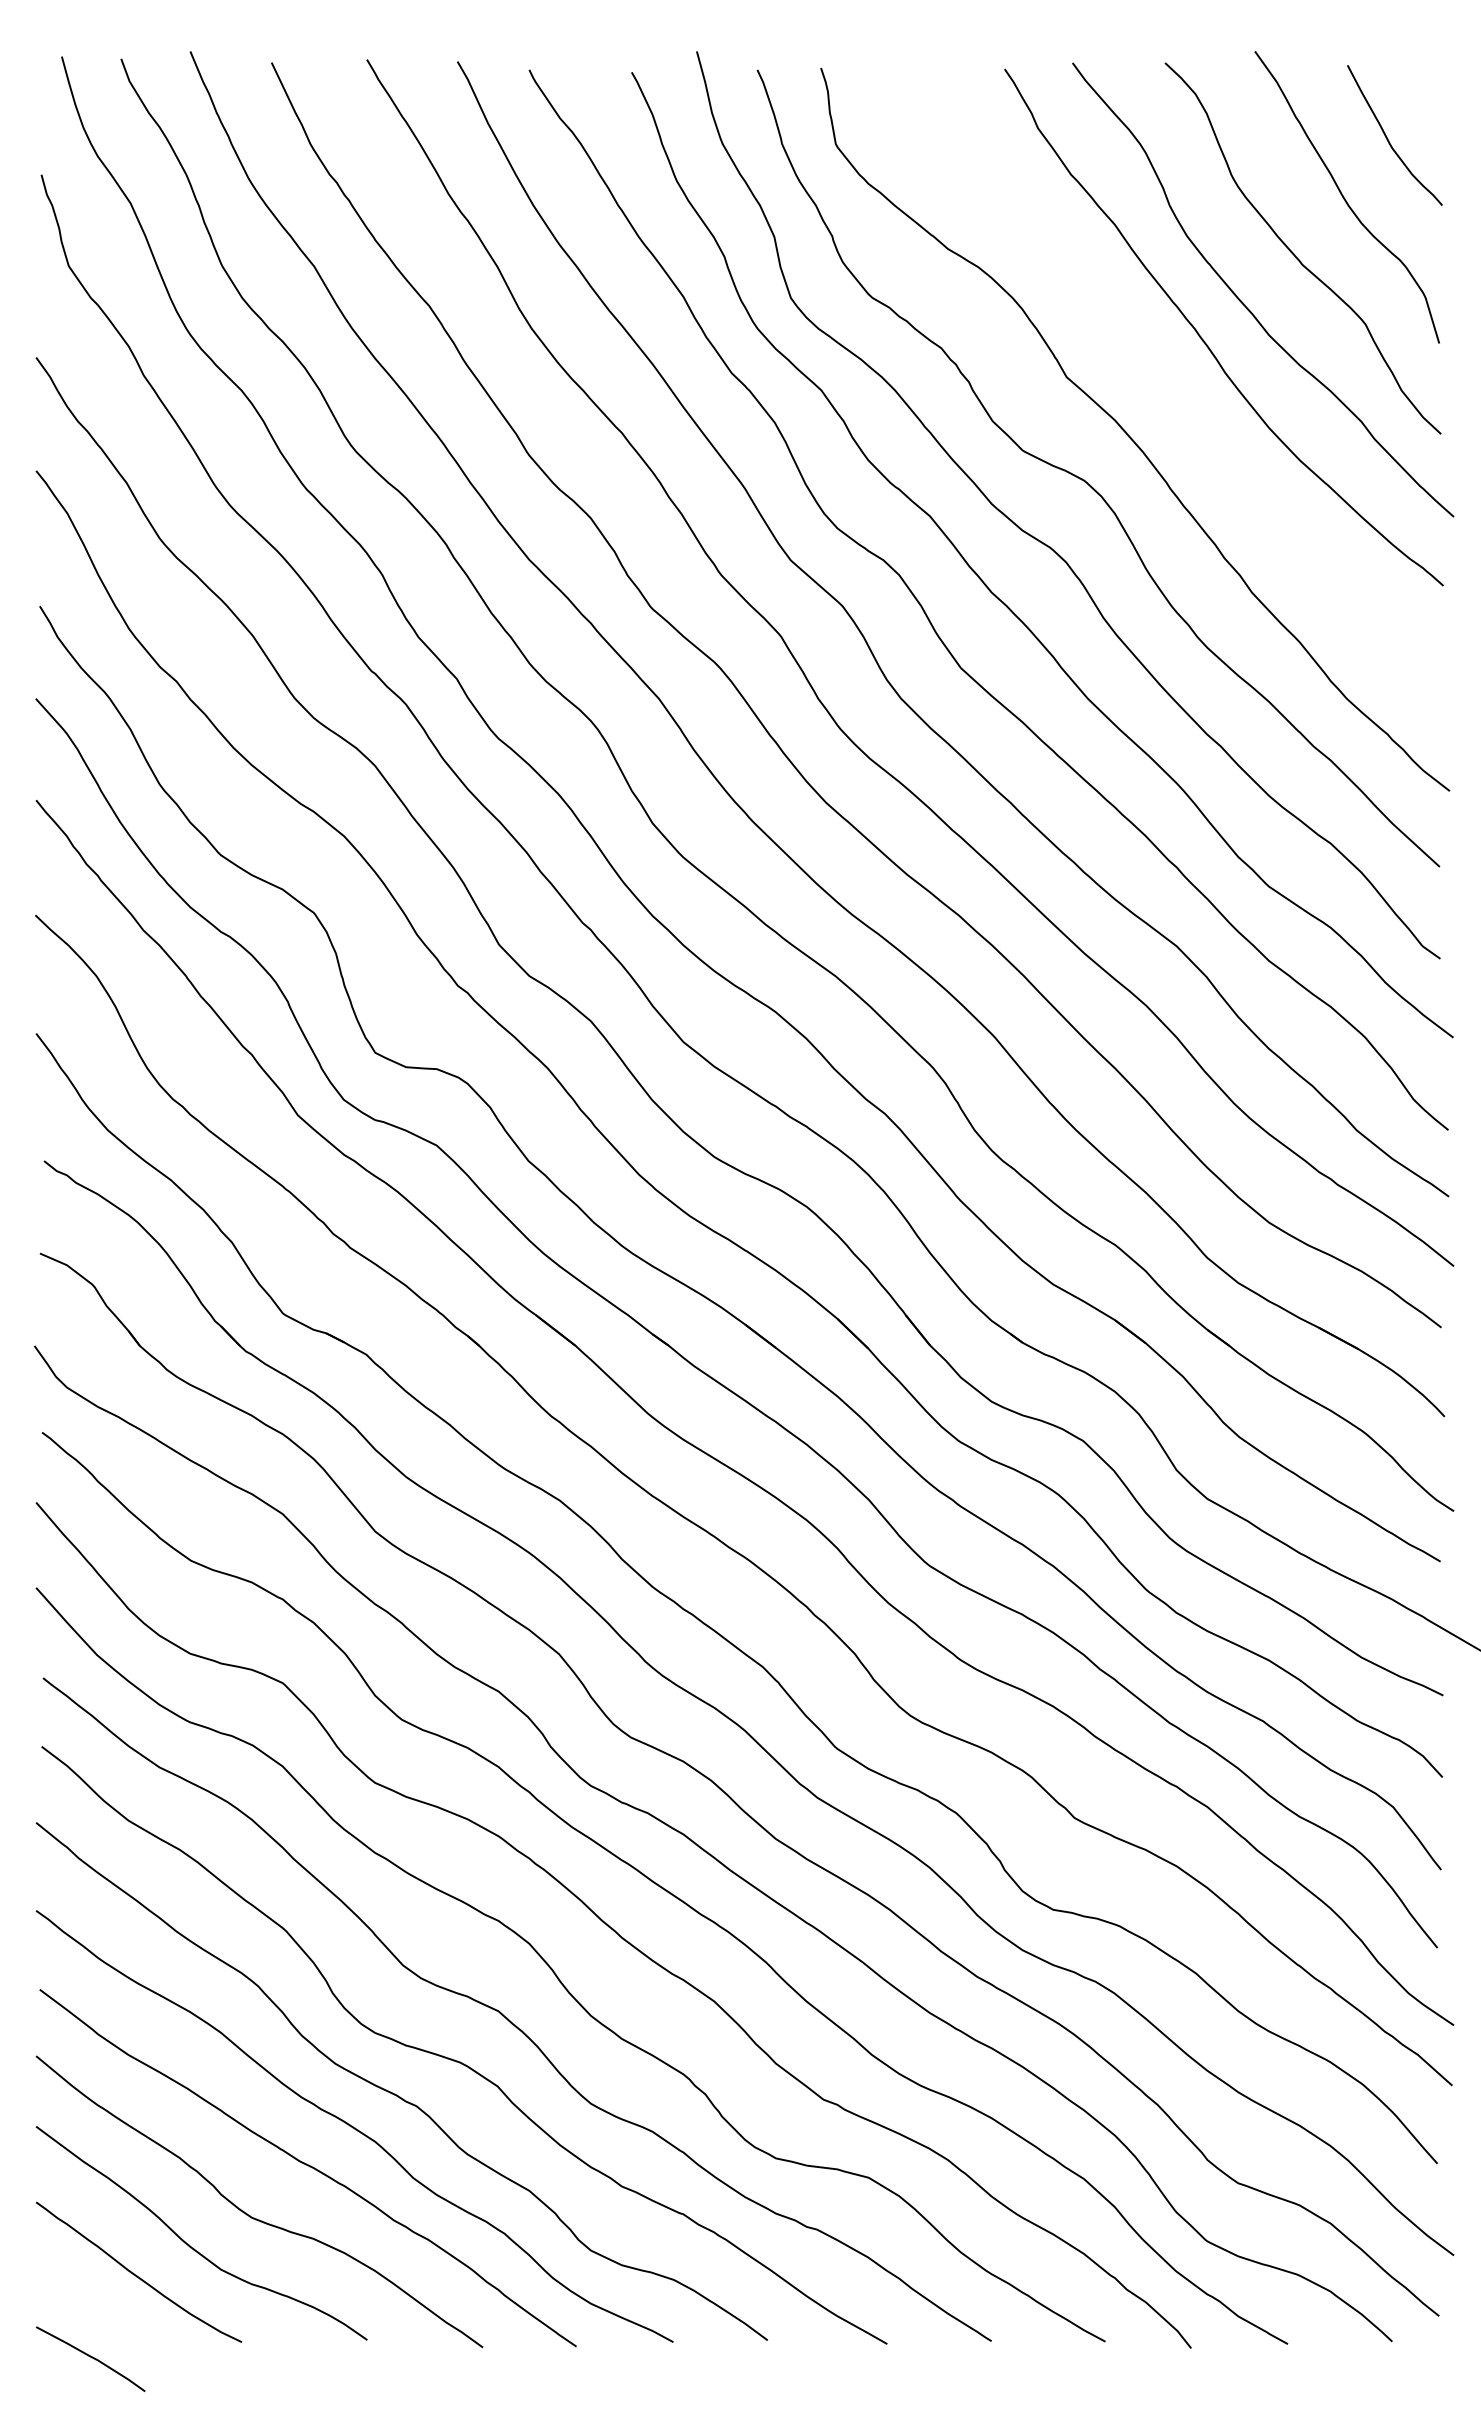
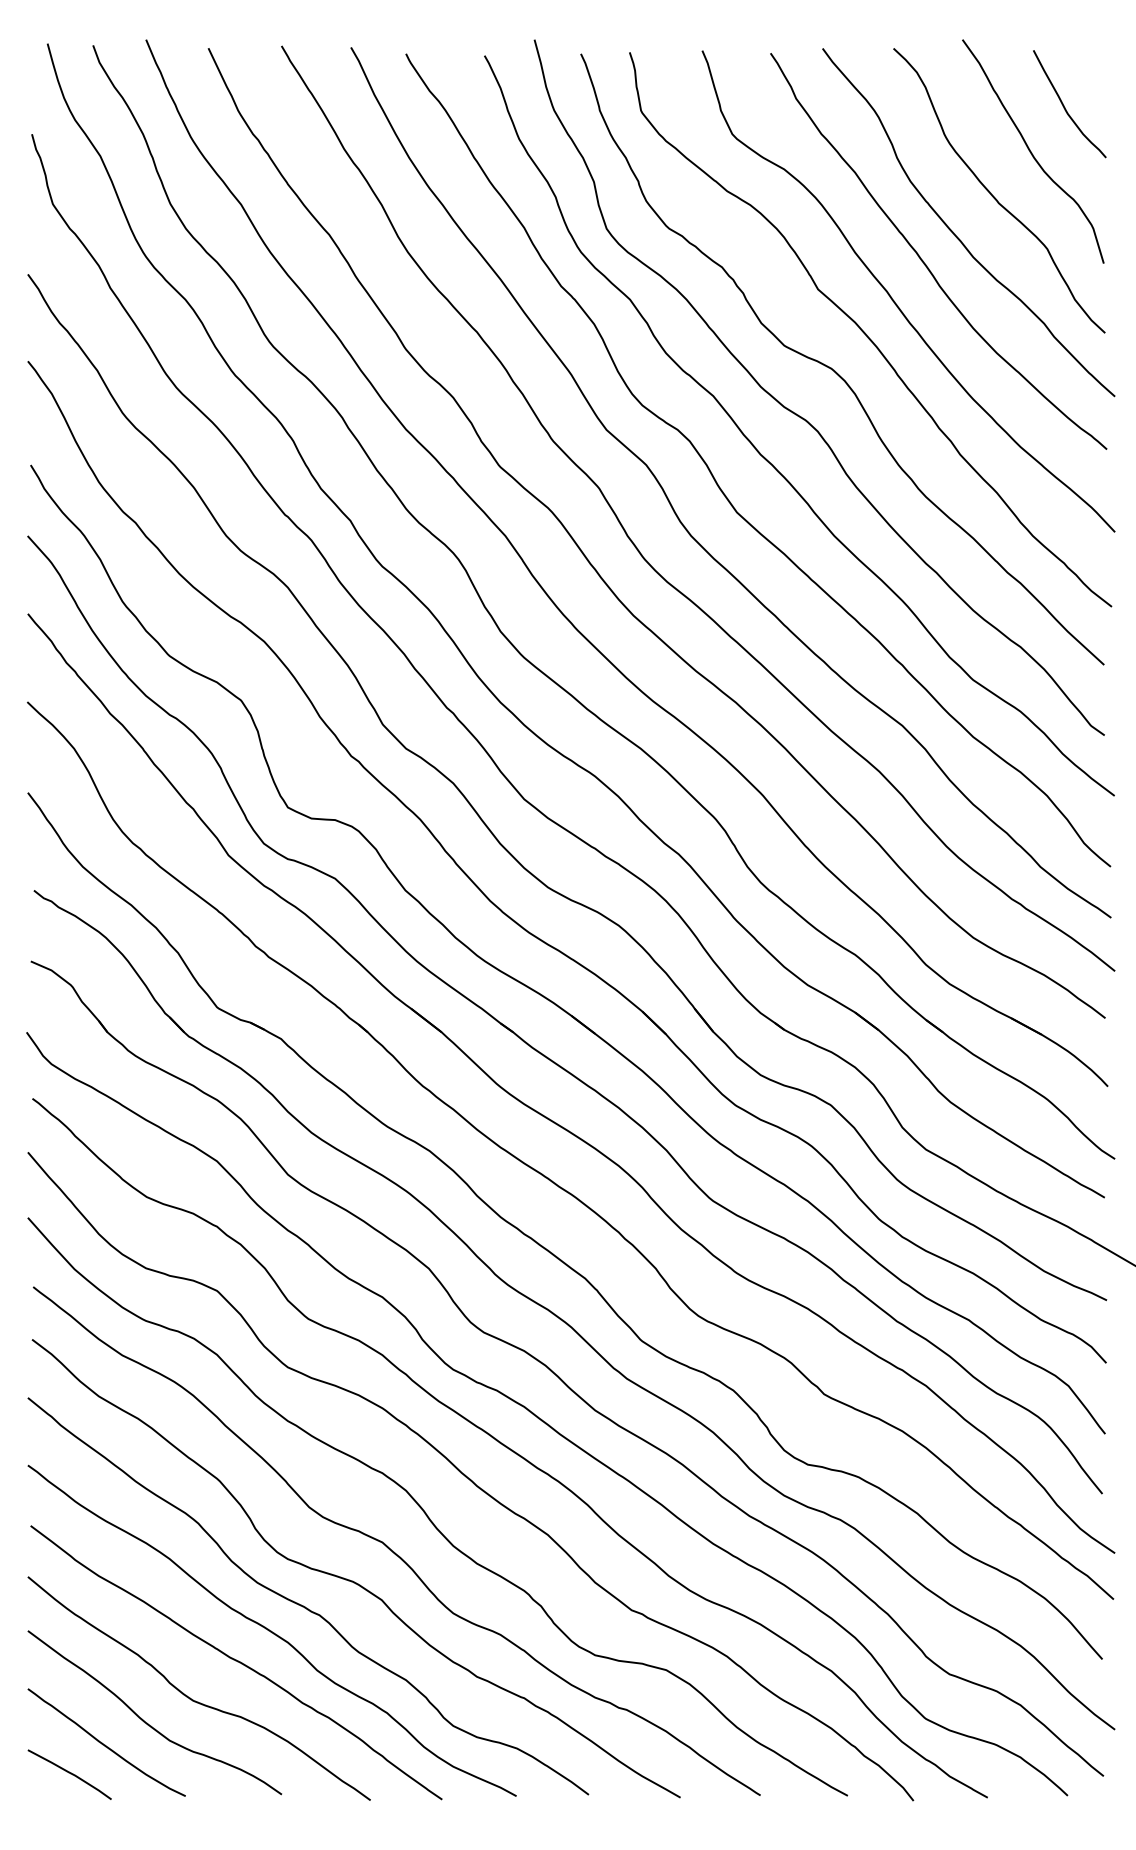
curve: (1167, 393) -> (895, 301), added
curve: (90, 2357) -> (69, 1773), moved

